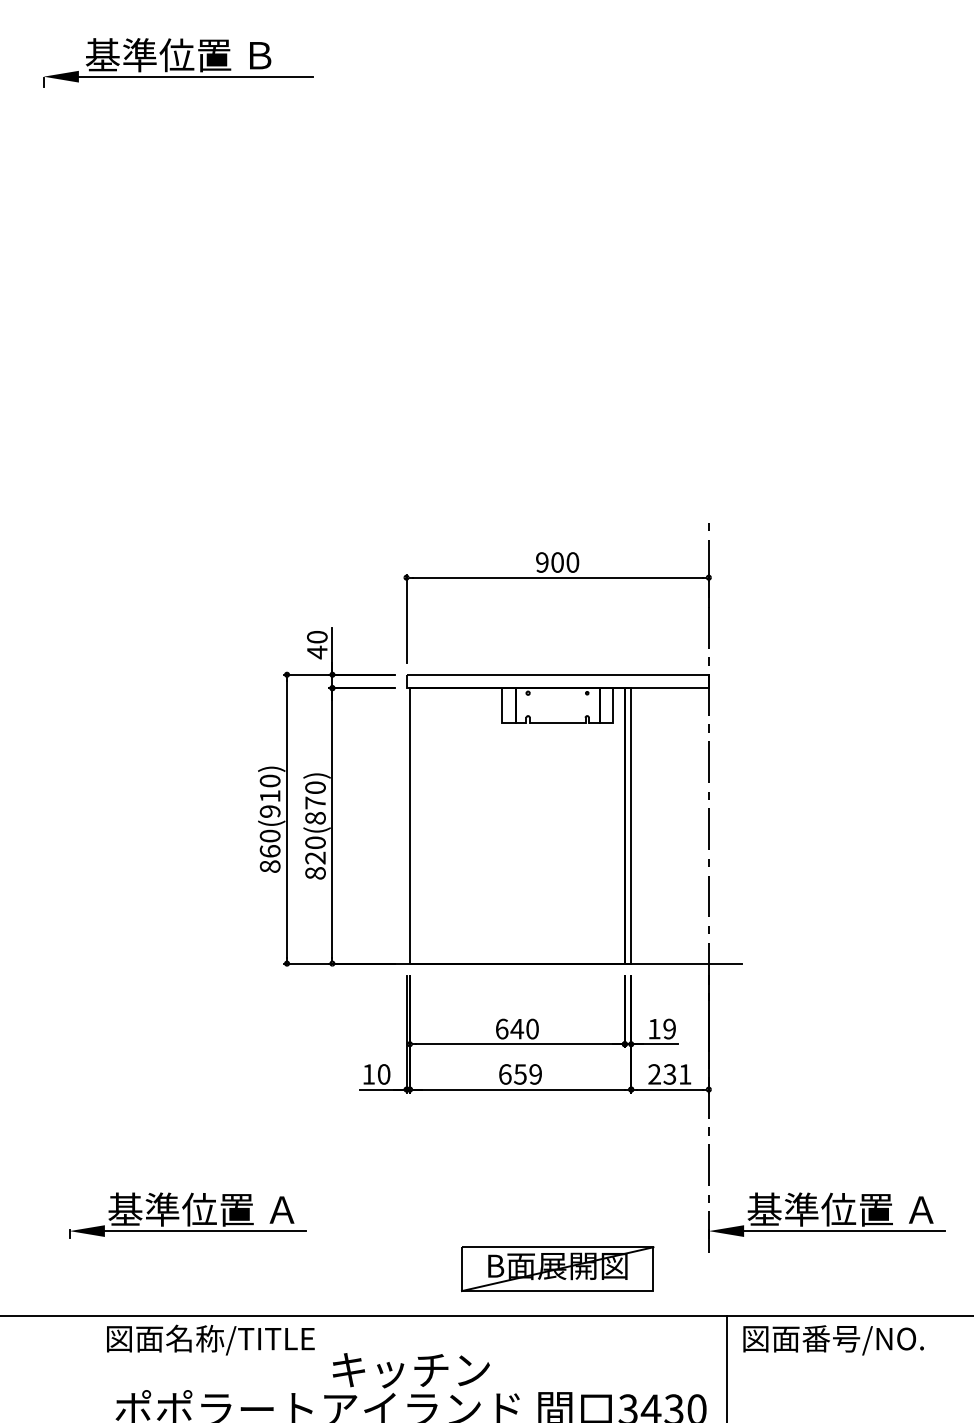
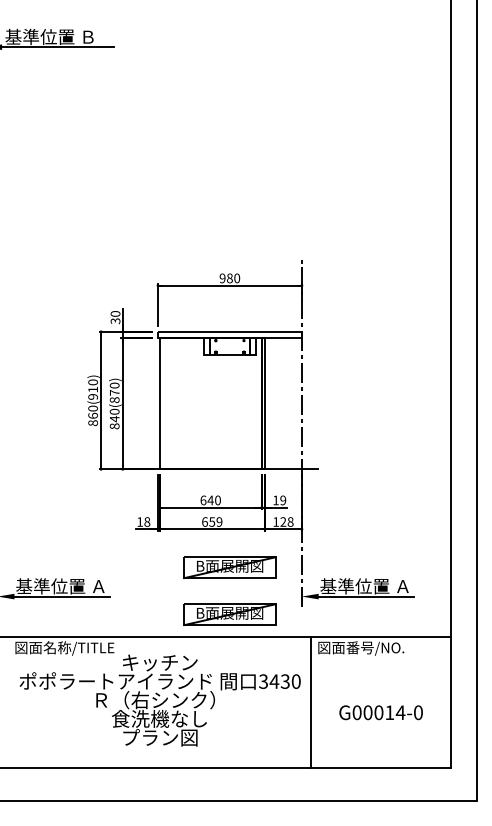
text: (556, 562) -> (229, 278), 900 -> 980
text: (317, 653) -> (115, 321), 40 -> 30
text: (315, 856) -> (114, 418), 820(870) -> 840(870)
text: (670, 1073) -> (283, 521), 231 -> 128
text: (384, 1075) -> (147, 522), 10 -> 18
part: (556, 1169) -> (229, 567), added

